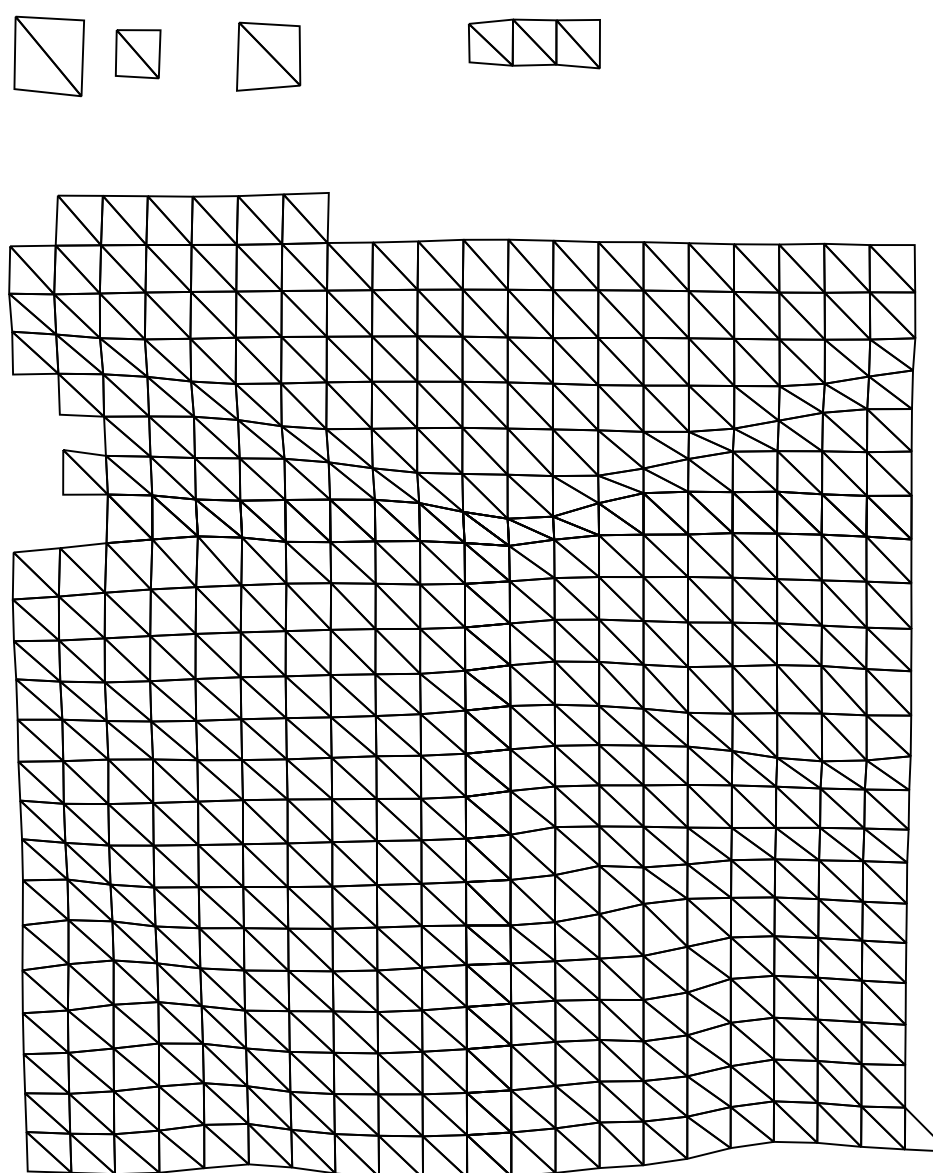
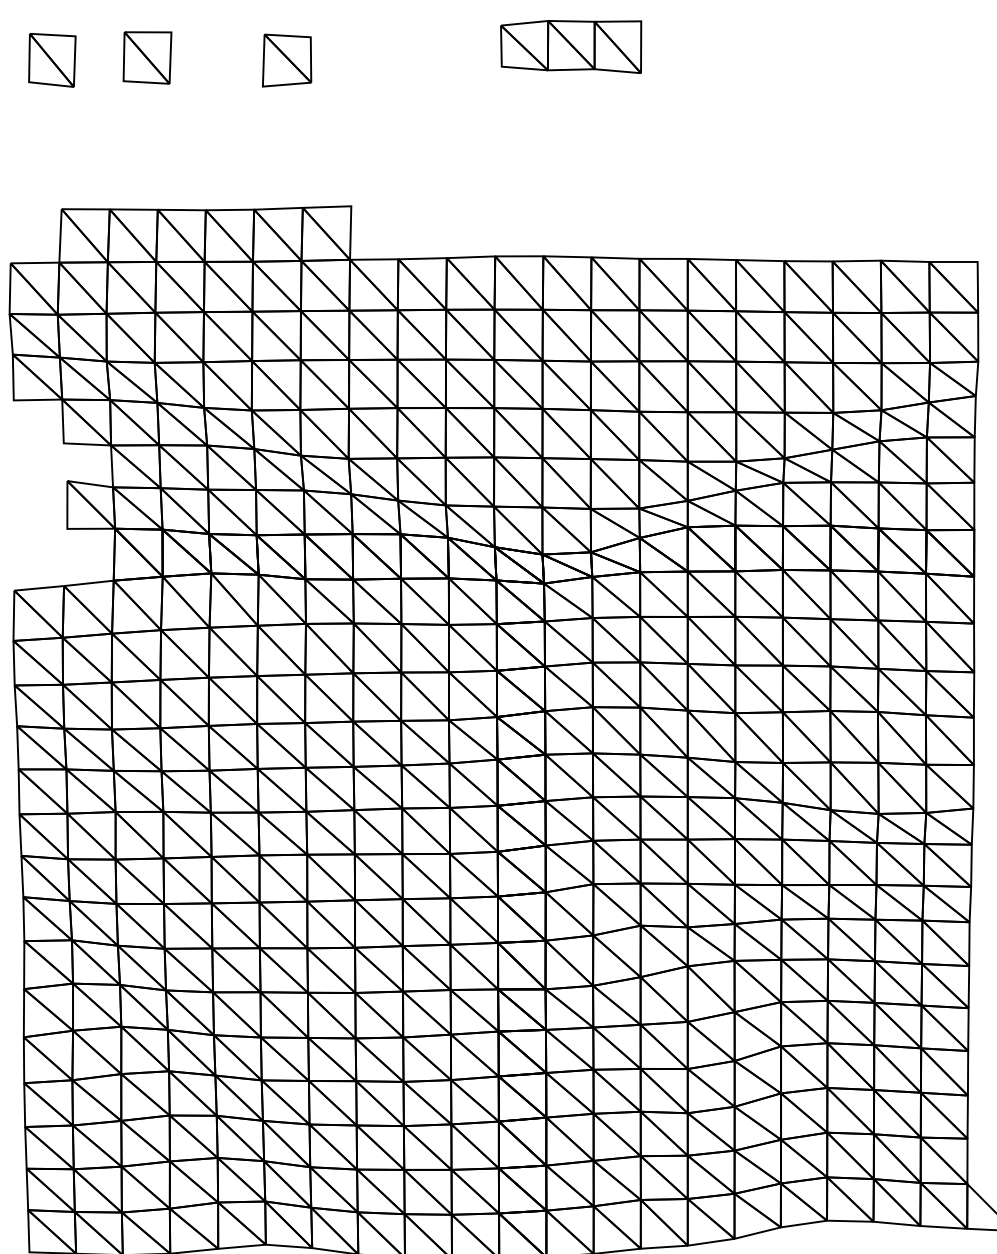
part: (48, 56) -> (51, 60), size x0.62
part: (268, 56) -> (286, 60), size x0.71

